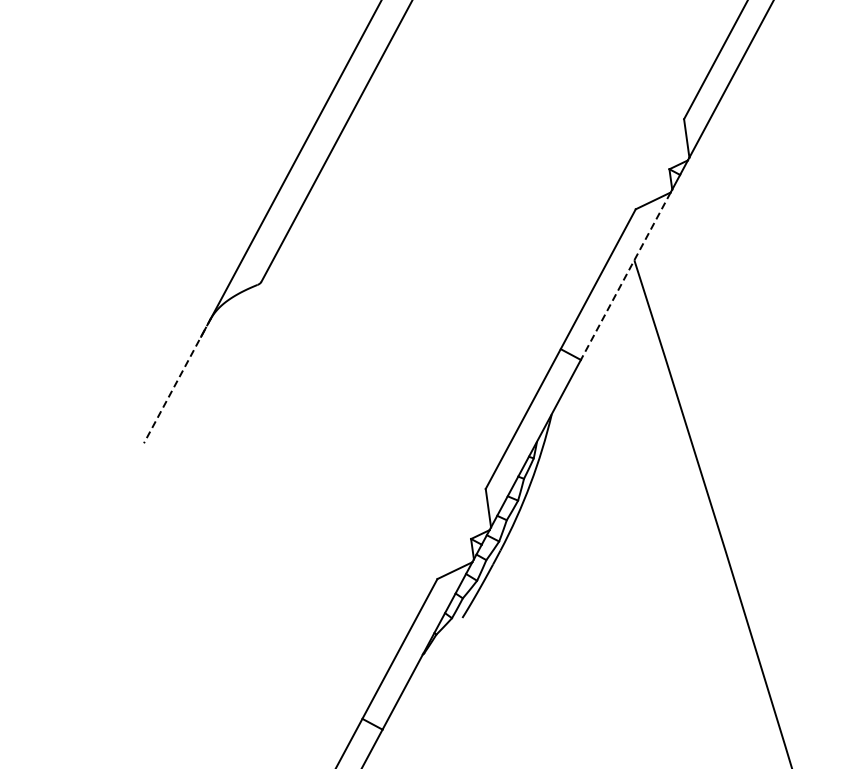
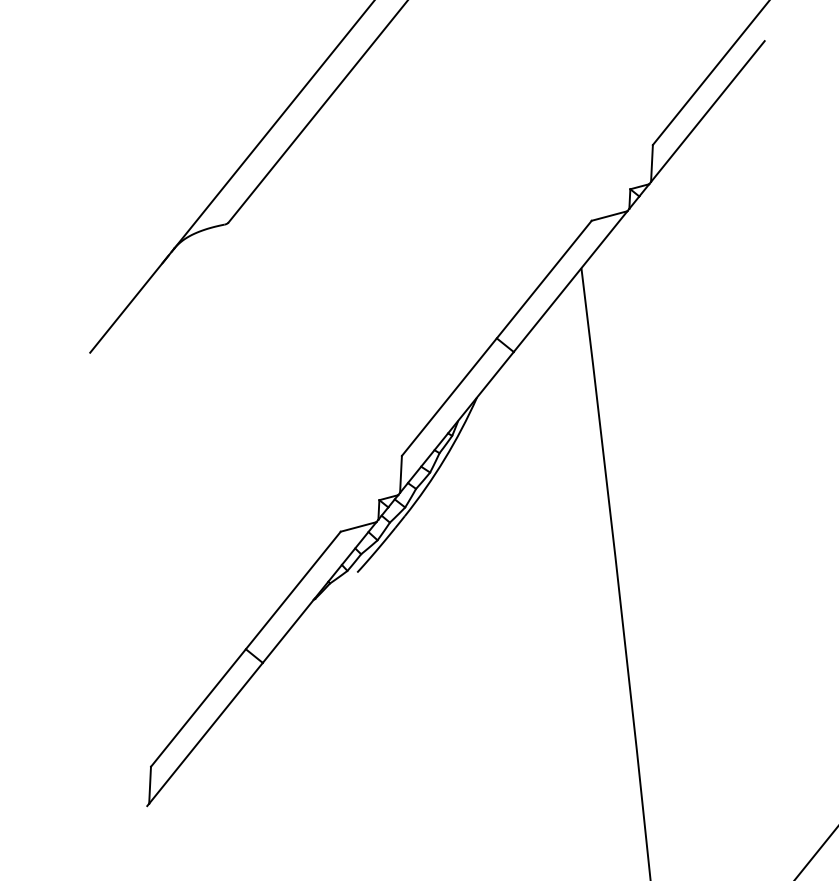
line: (625, 277) -> (570, 282), dashed -> solid
line: (177, 381) -> (132, 300), dashed -> solid

